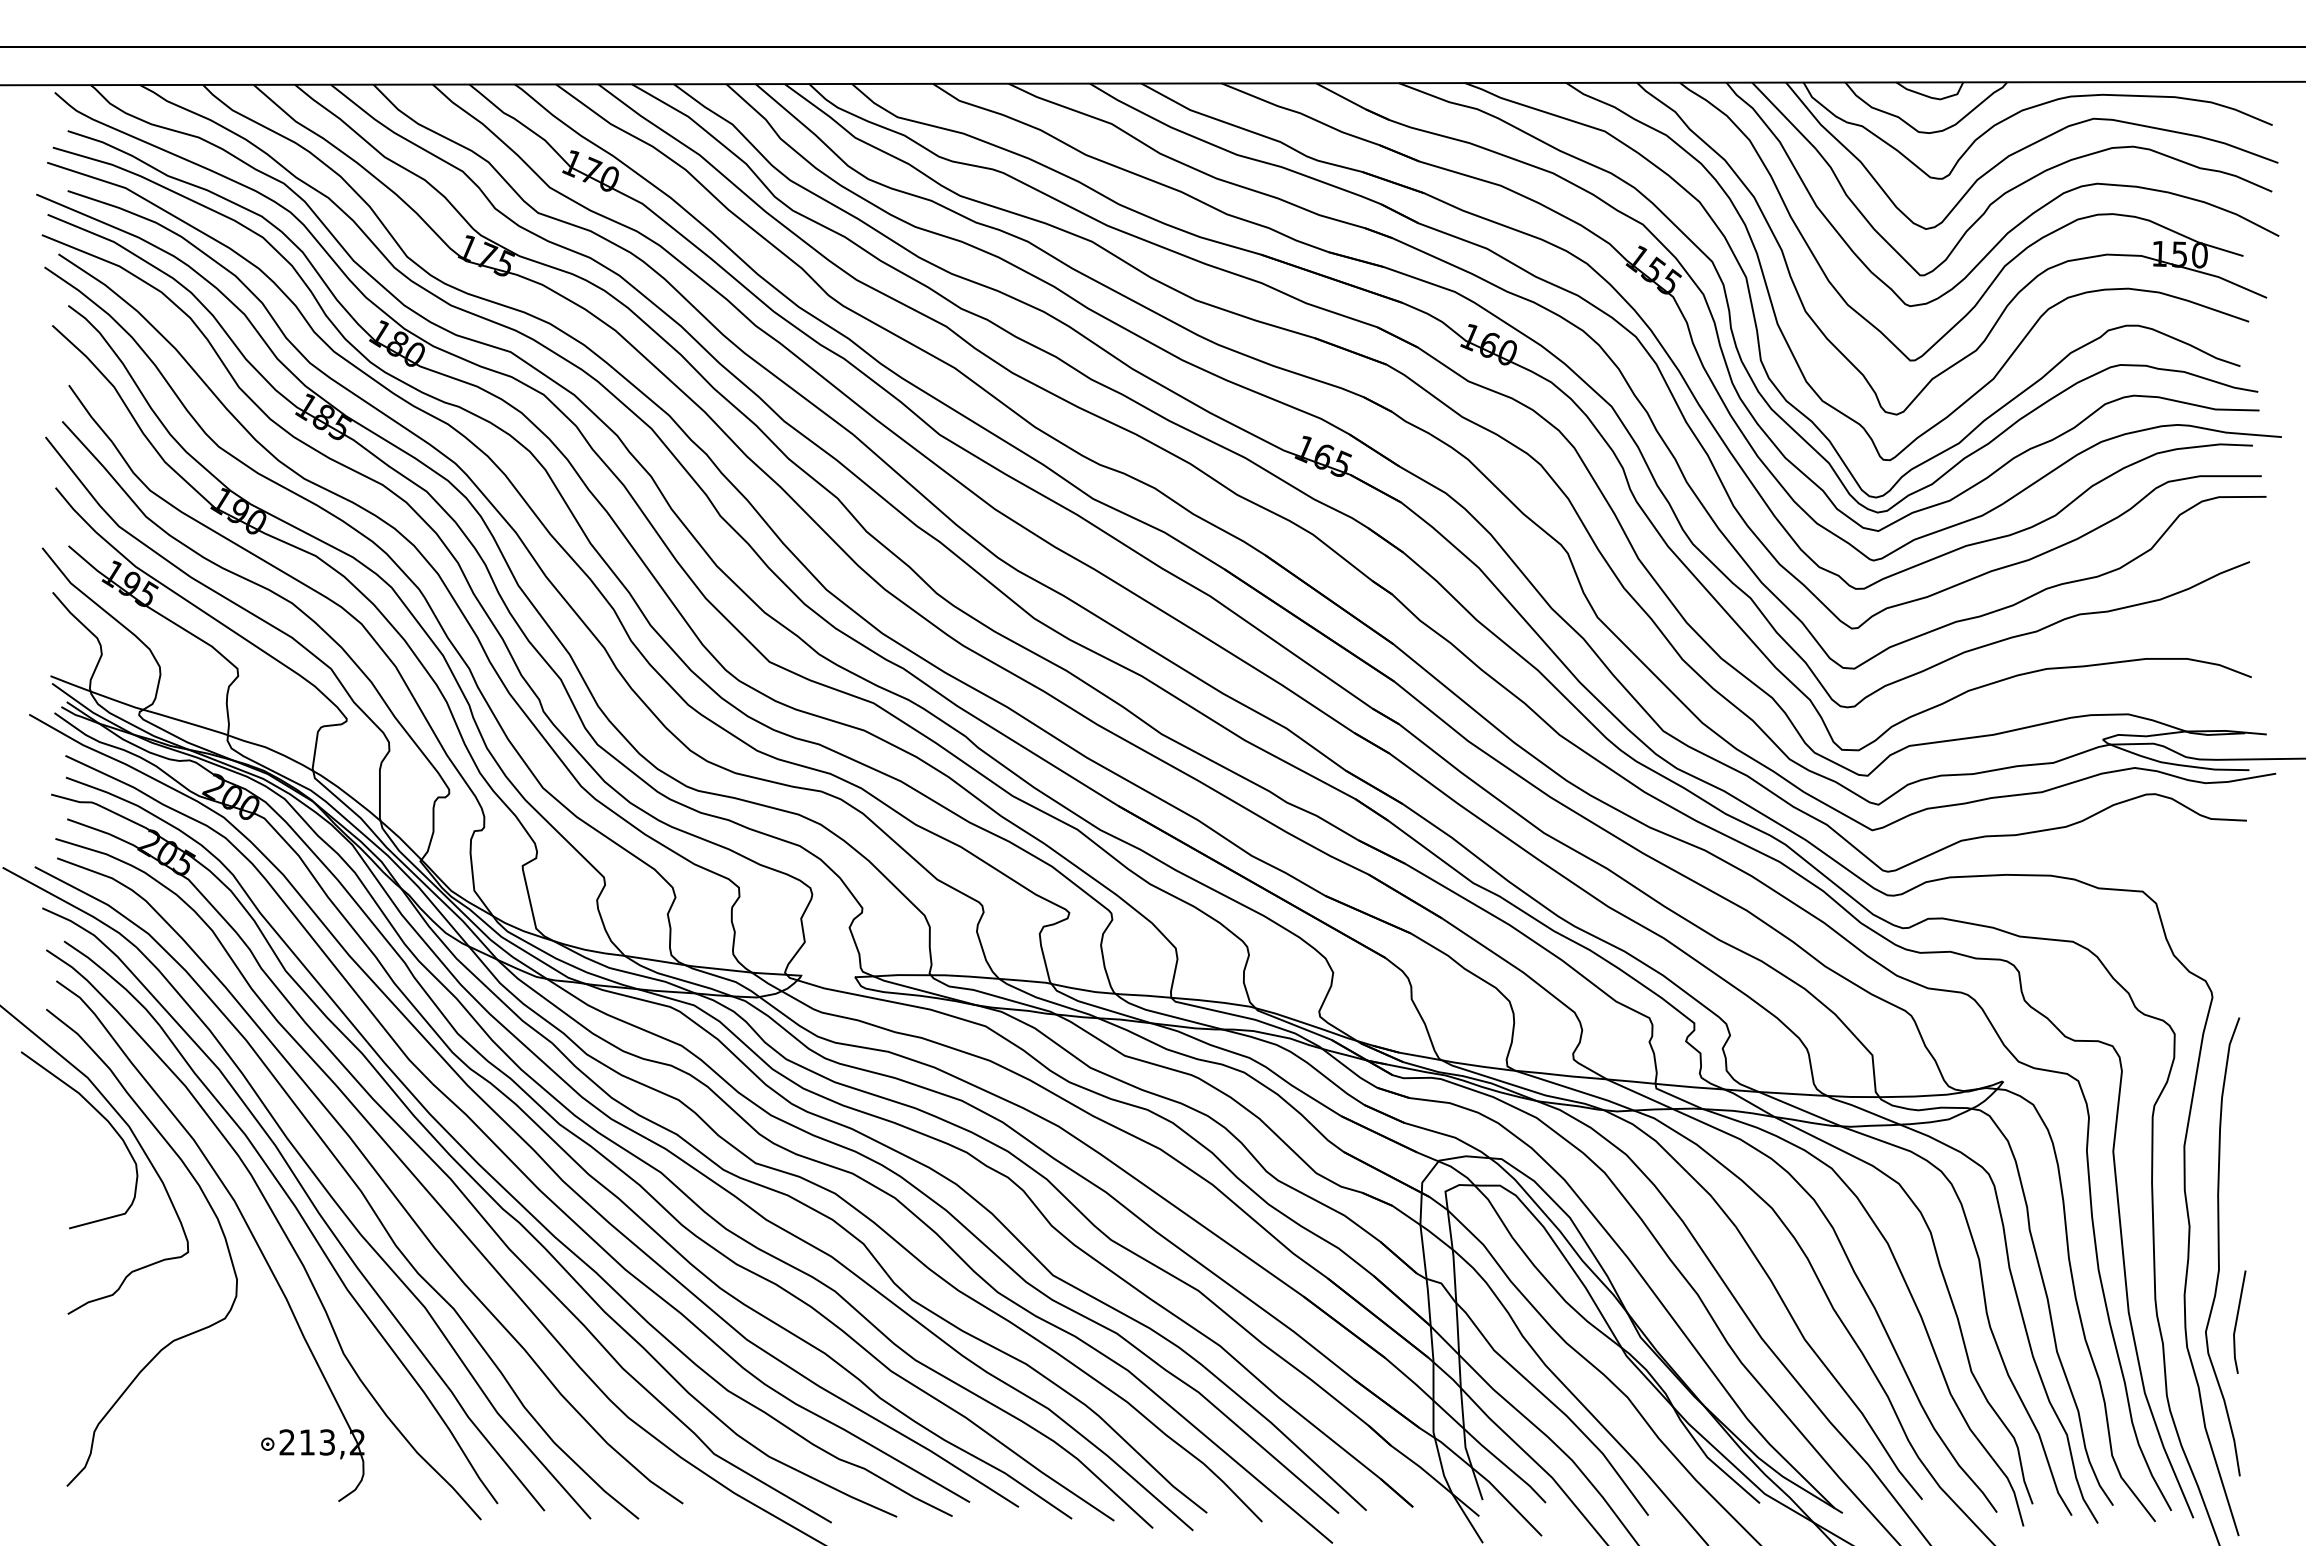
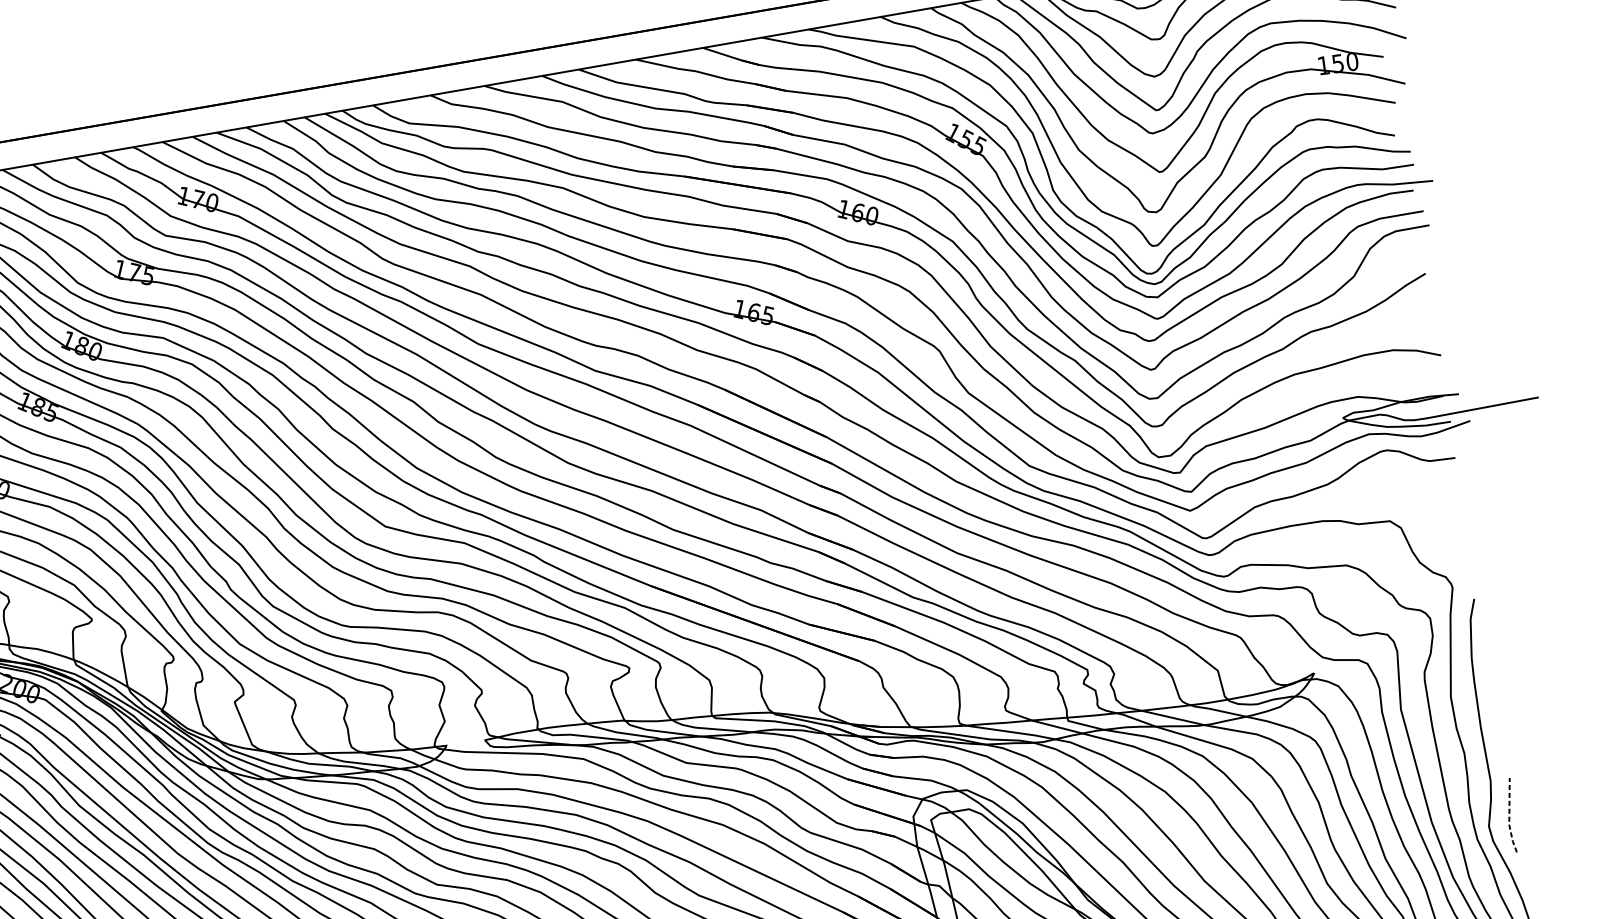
line: (2236, 1323) -> (1509, 816), solid -> dashed

